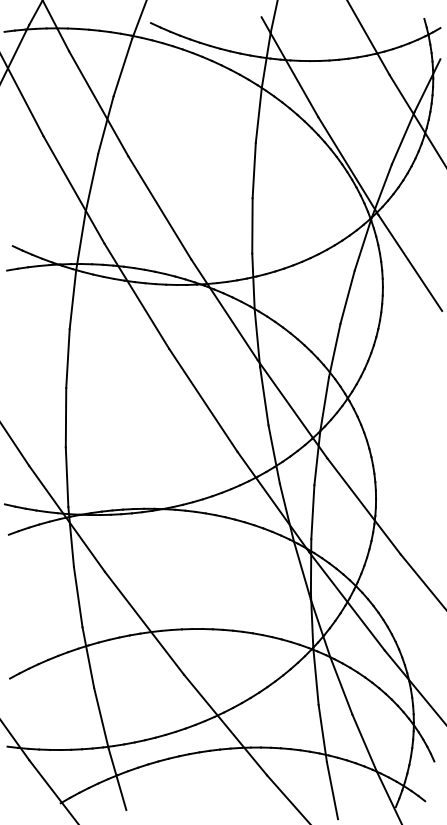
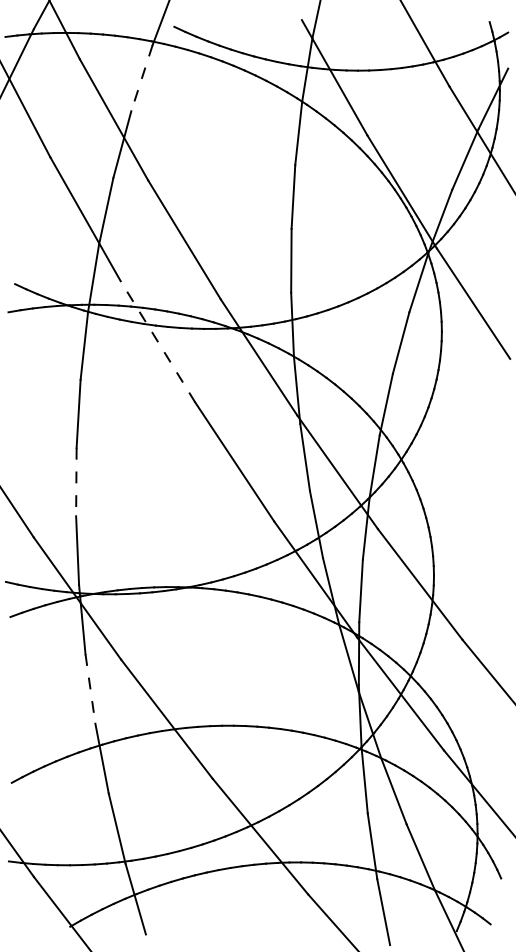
line: (122, 67) -> (141, 78), solid -> dashed
line: (136, 295) -> (157, 341), solid -> dashed
line: (66, 418) -> (76, 482), solid -> dashed
line: (78, 597) -> (90, 689), solid -> dashed

